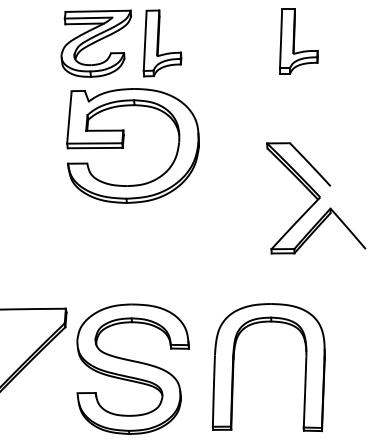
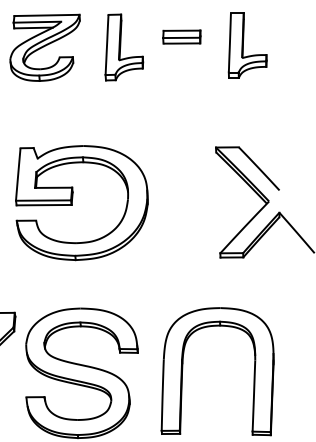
part: (232, 32) -> (181, 36), added
part: (162, 43) -> (124, 47), moved
part: (124, 142) -> (73, 199), moved

